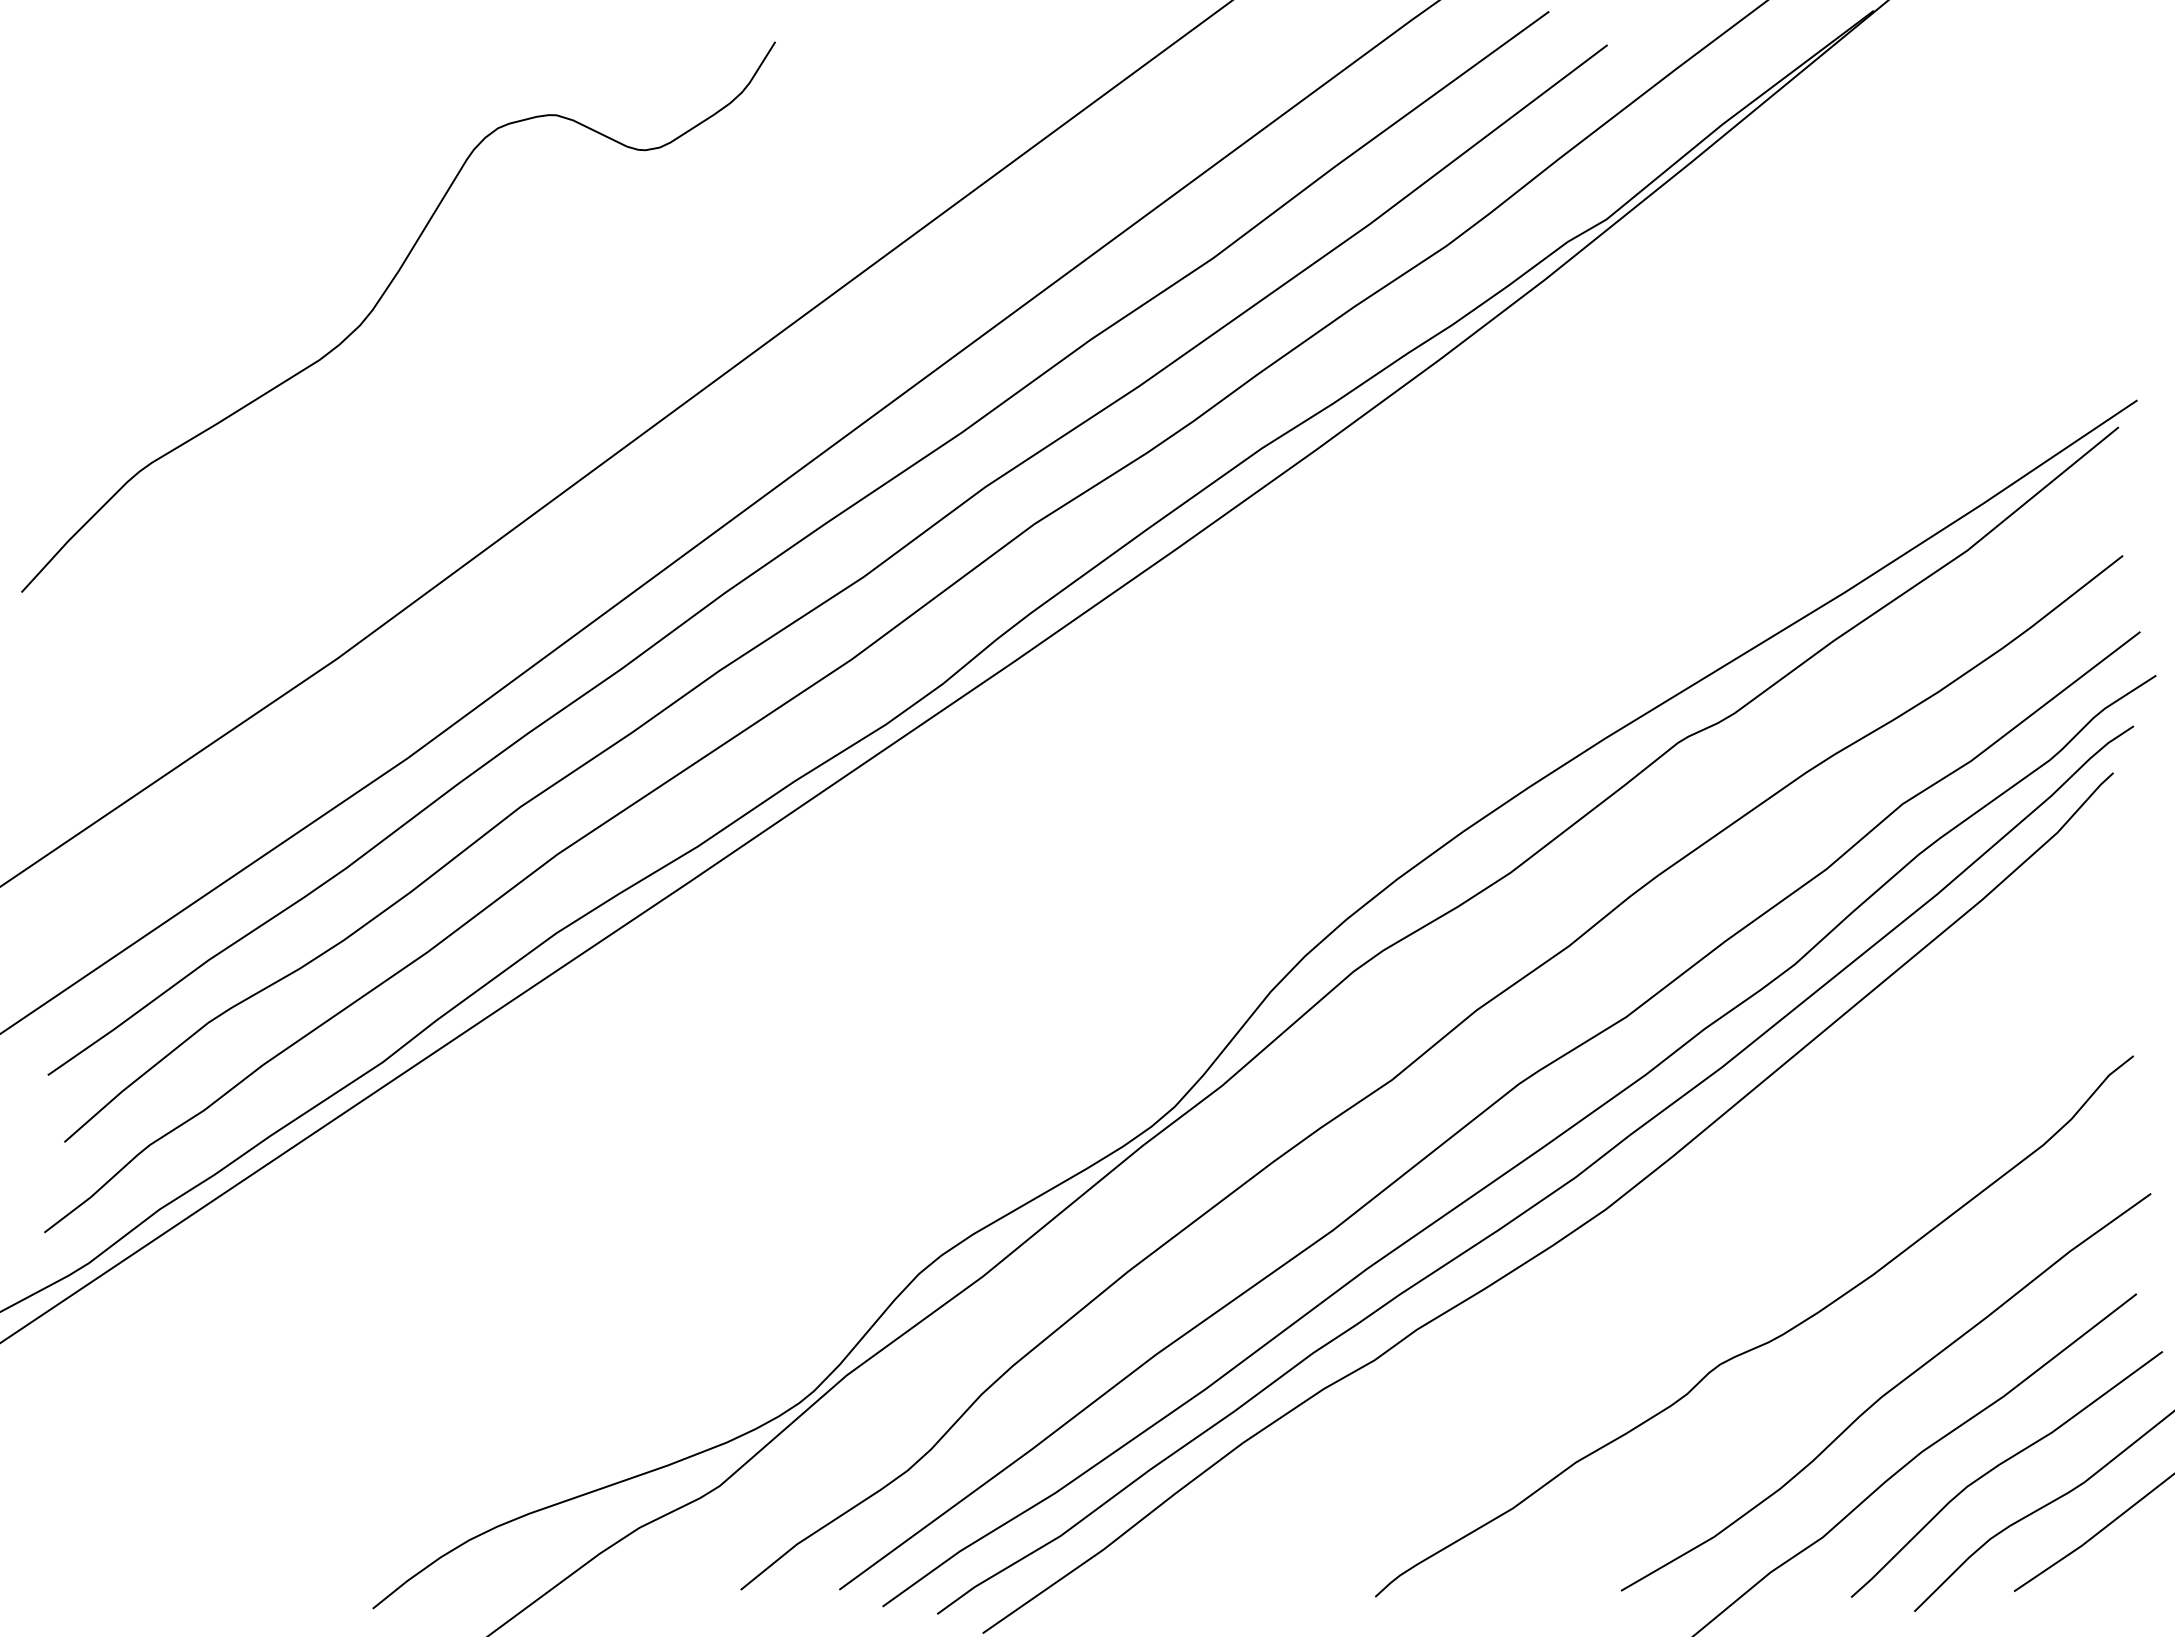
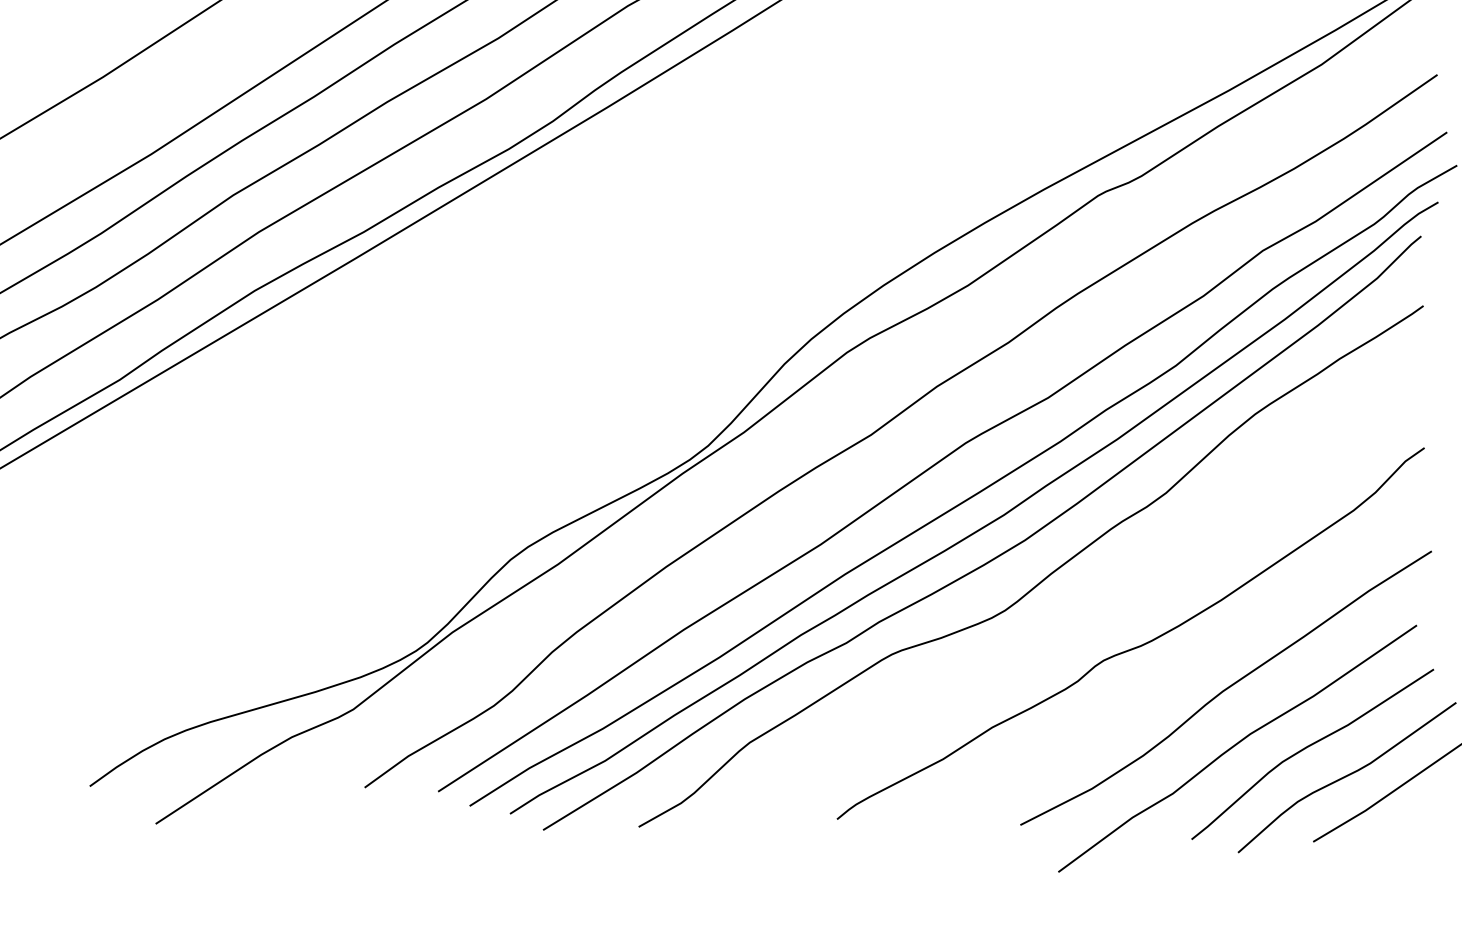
curve: (1630, 1262) -> (1041, 580), added

